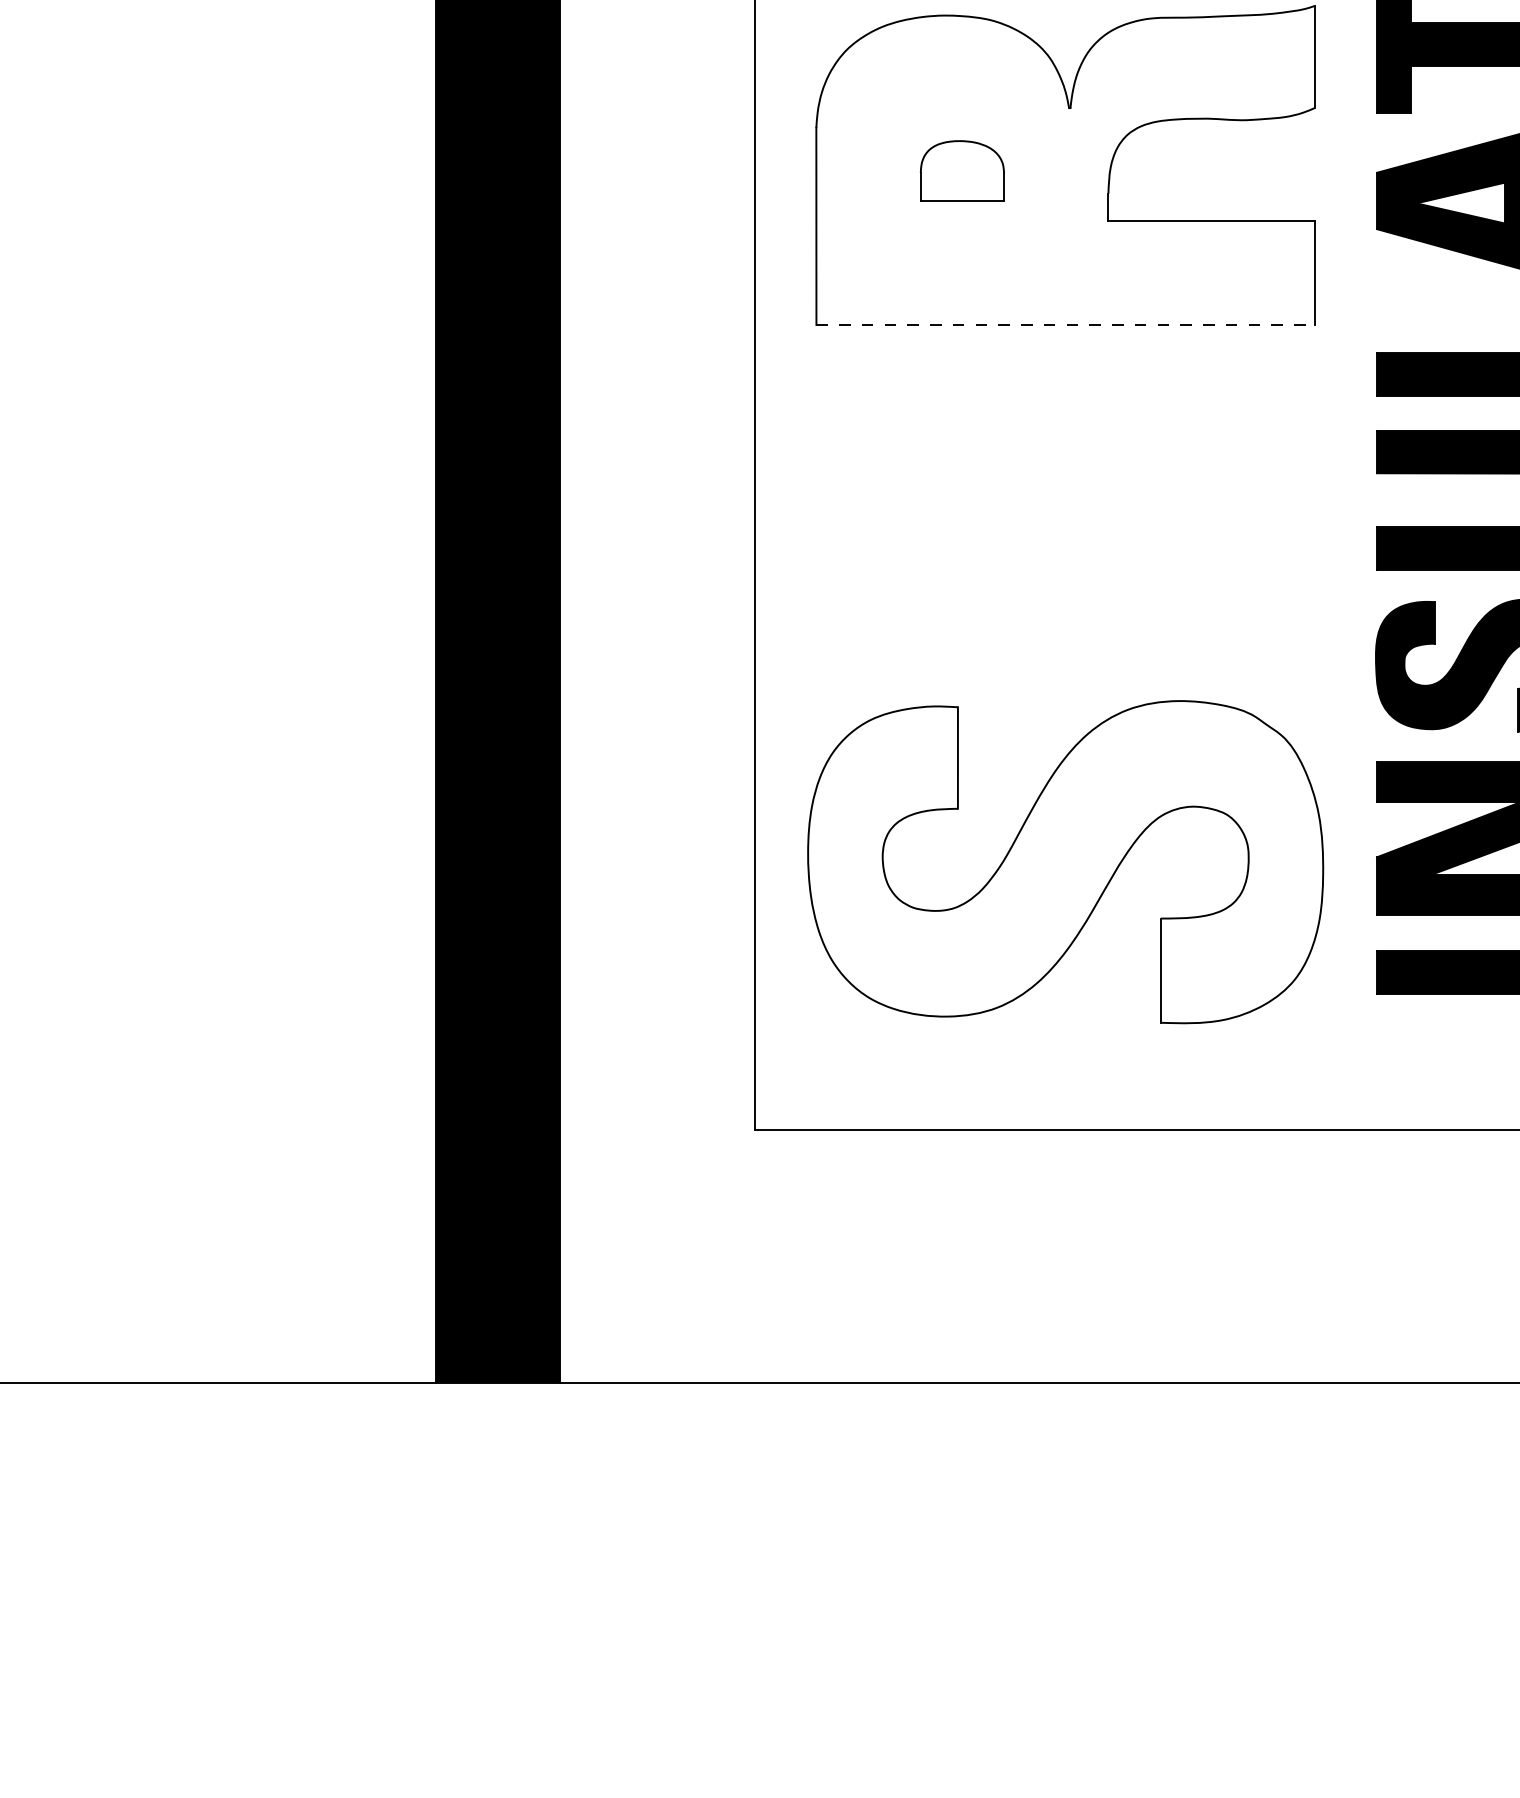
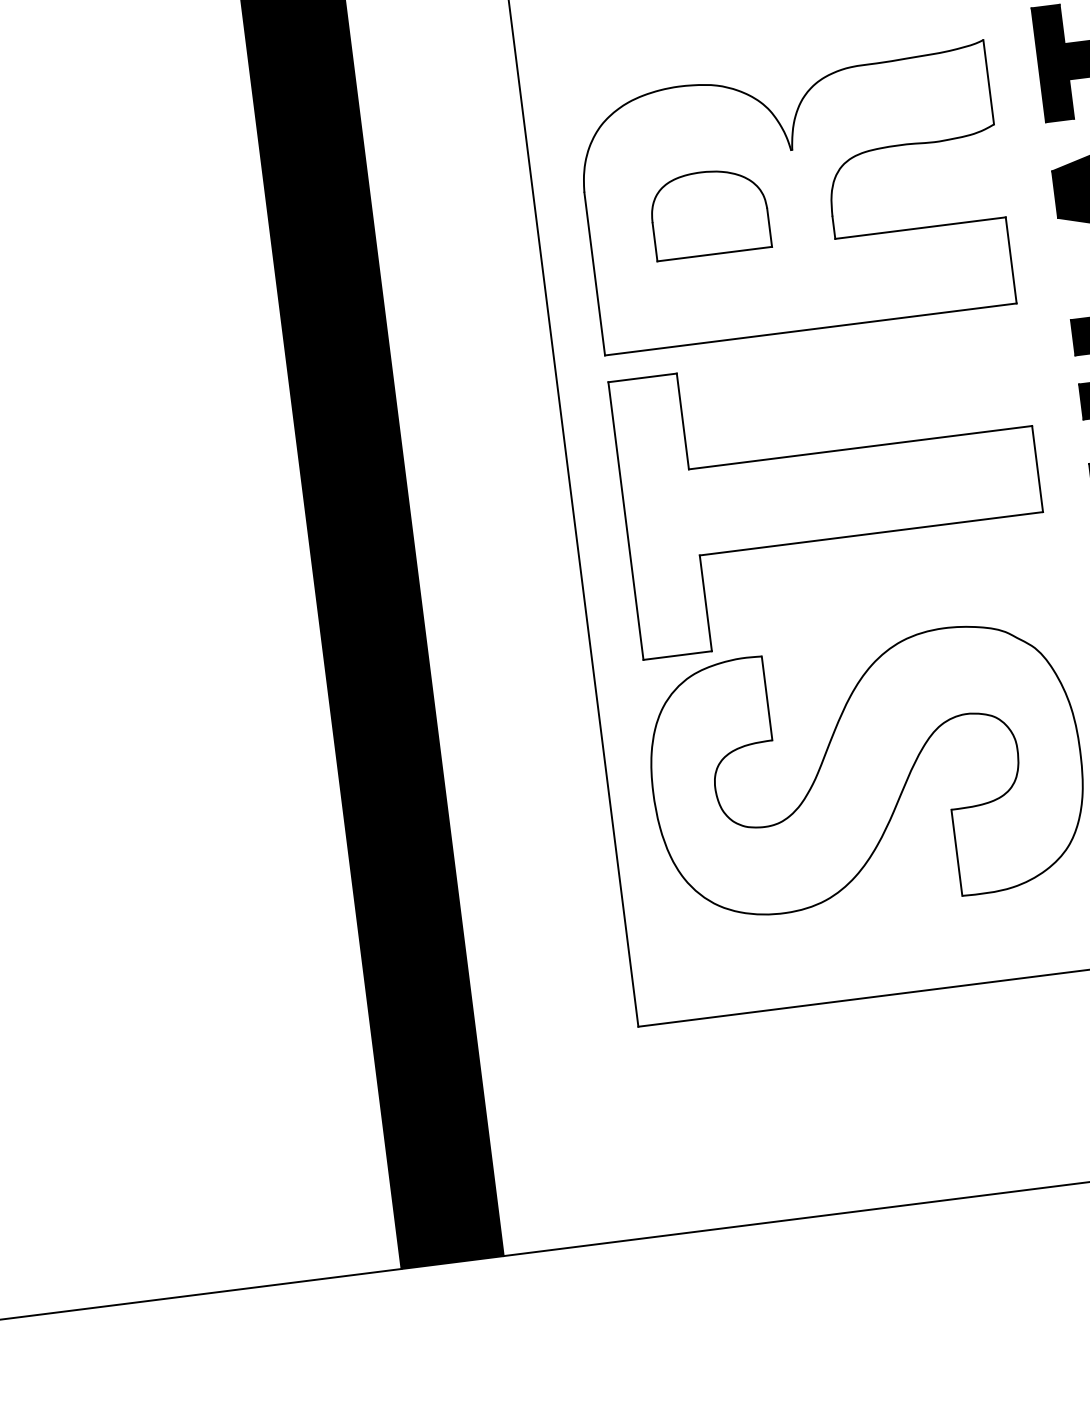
part: (962, 170) -> (709, 212), size x1.67
line: (1066, 324) -> (811, 329), dashed -> solid
part: (1065, 525) -> (831, 495), added

